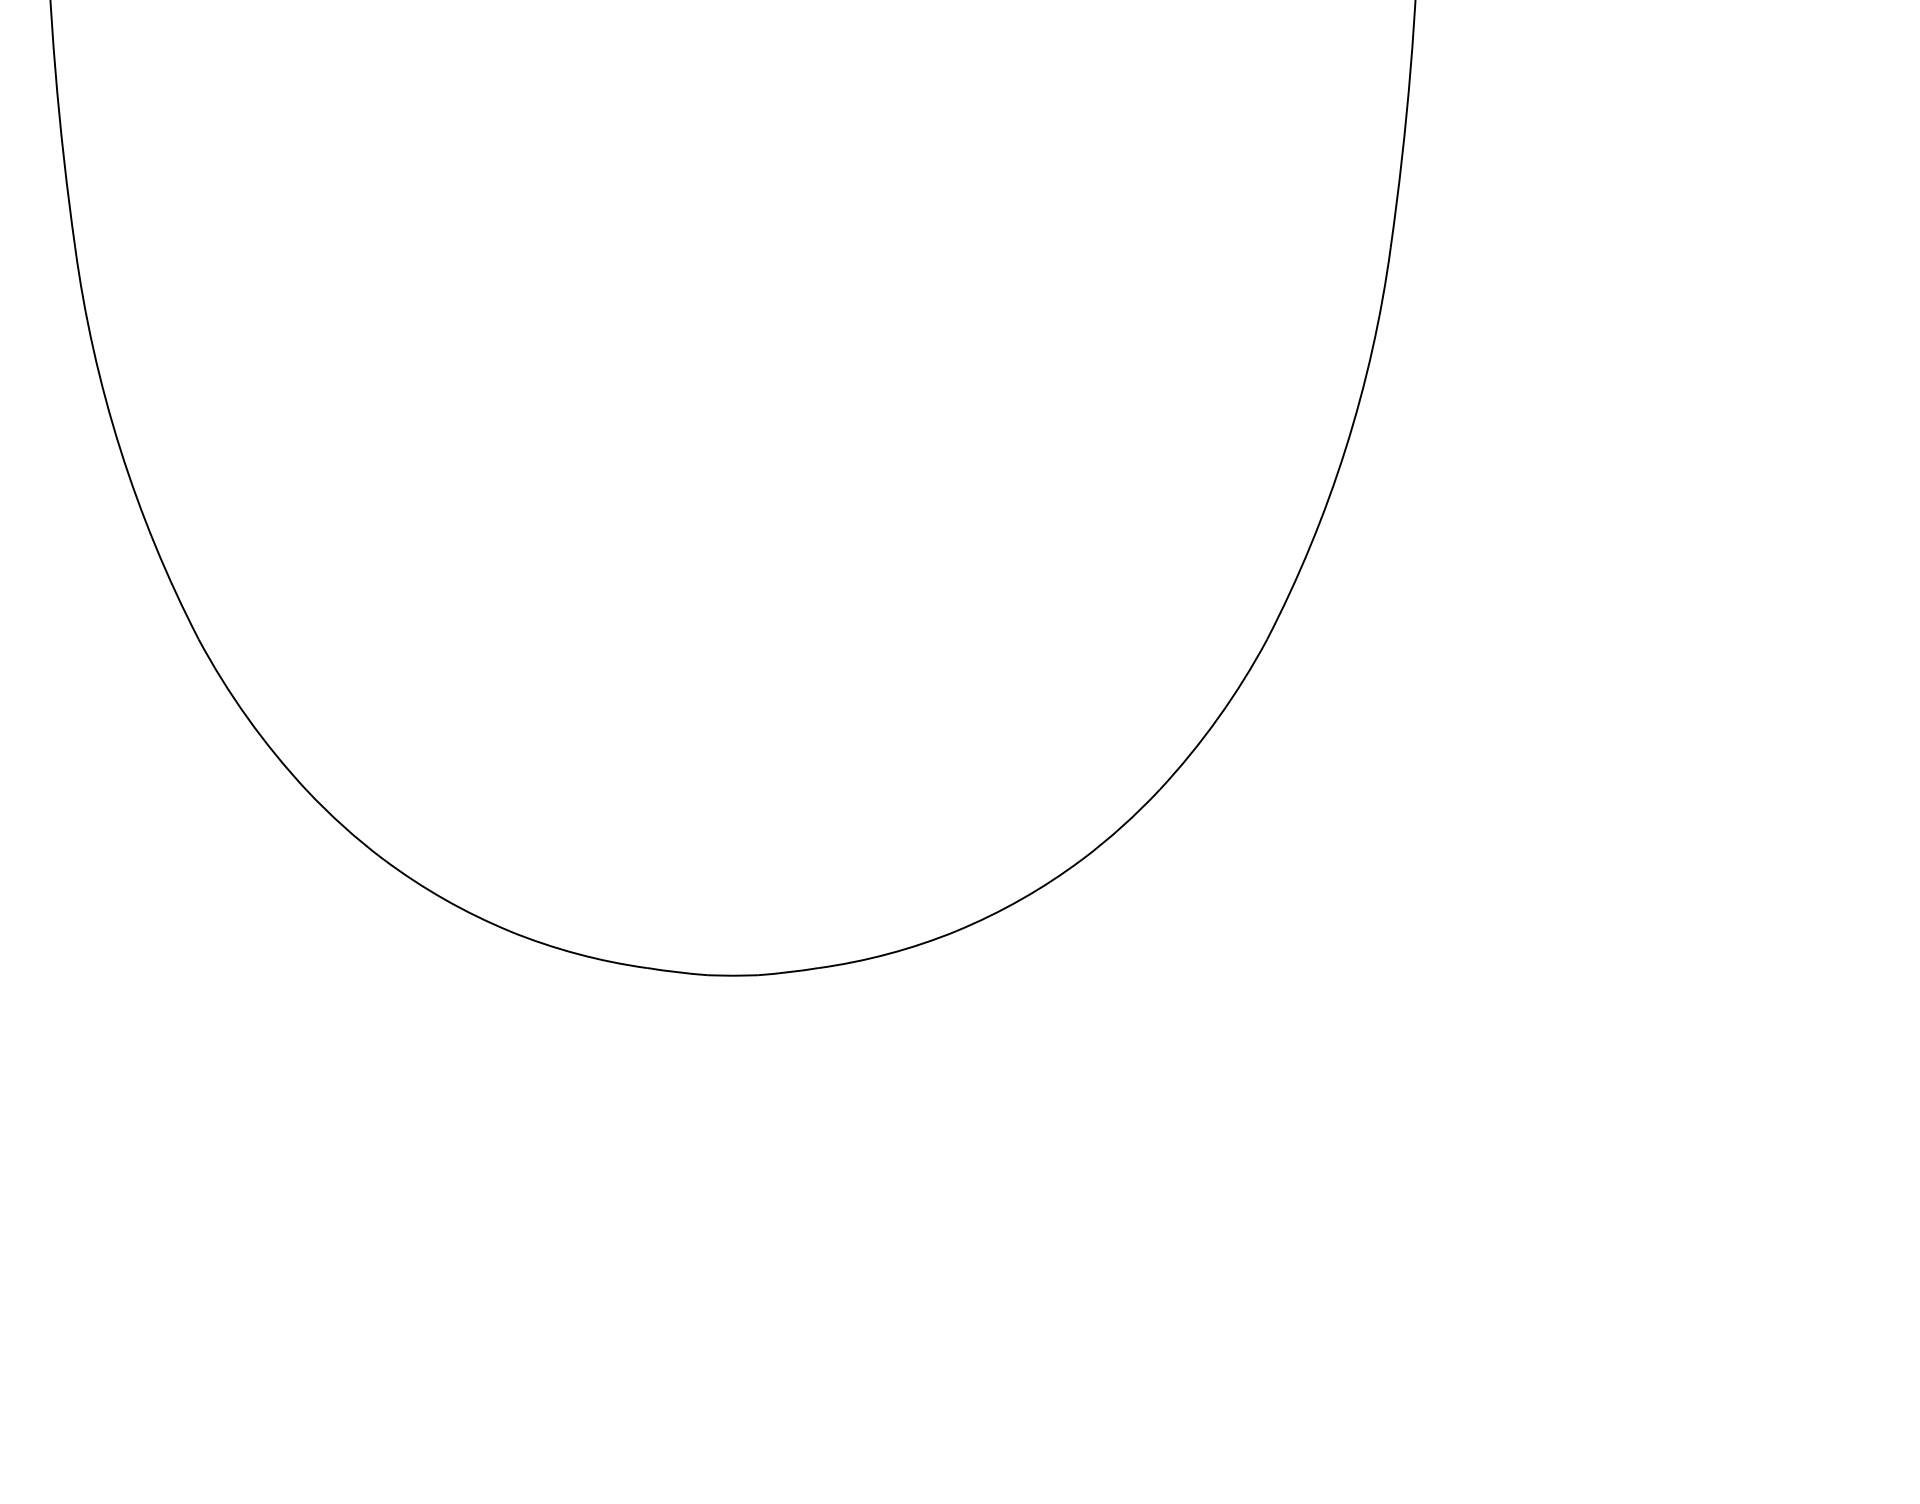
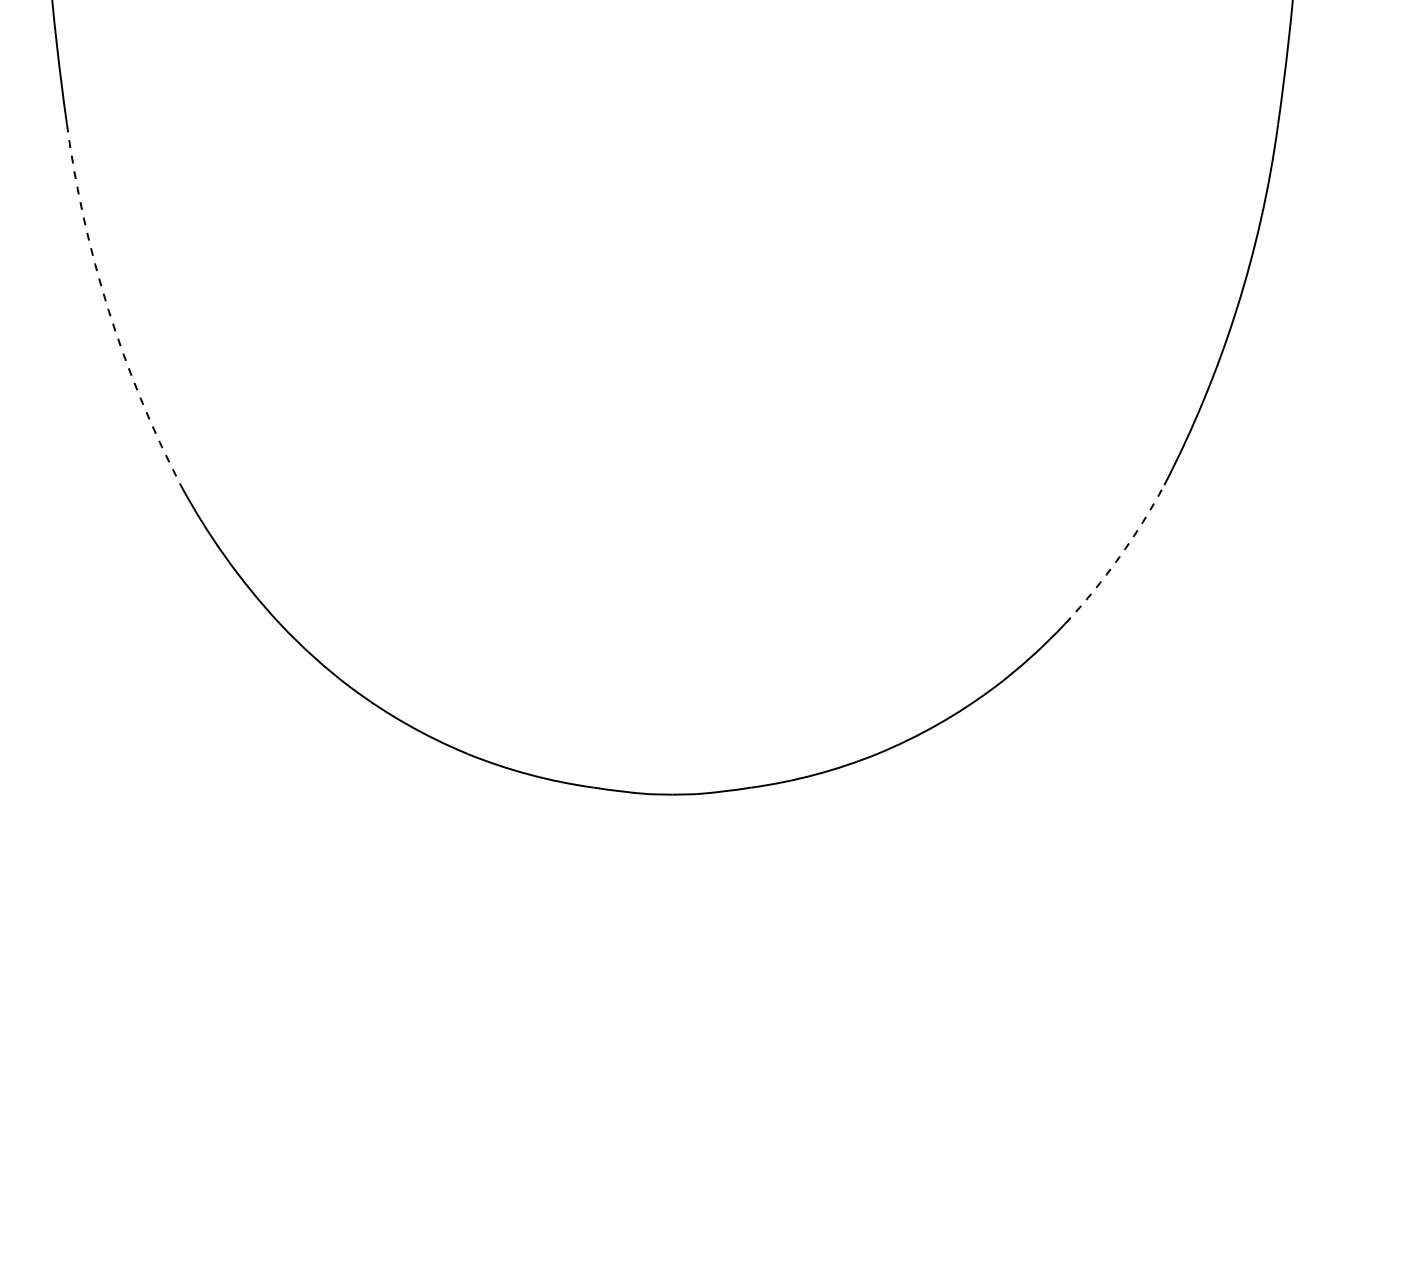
arc: (120, 449) -> (108, 310), solid -> dashed
arc: (1218, 718) -> (1119, 557), solid -> dashed

